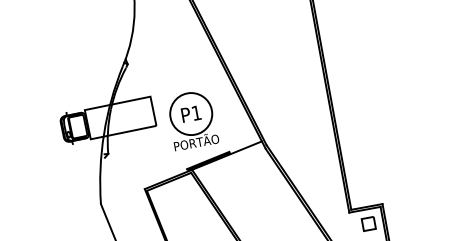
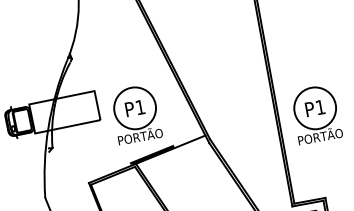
part: (375, 121) -> (318, 115), added

